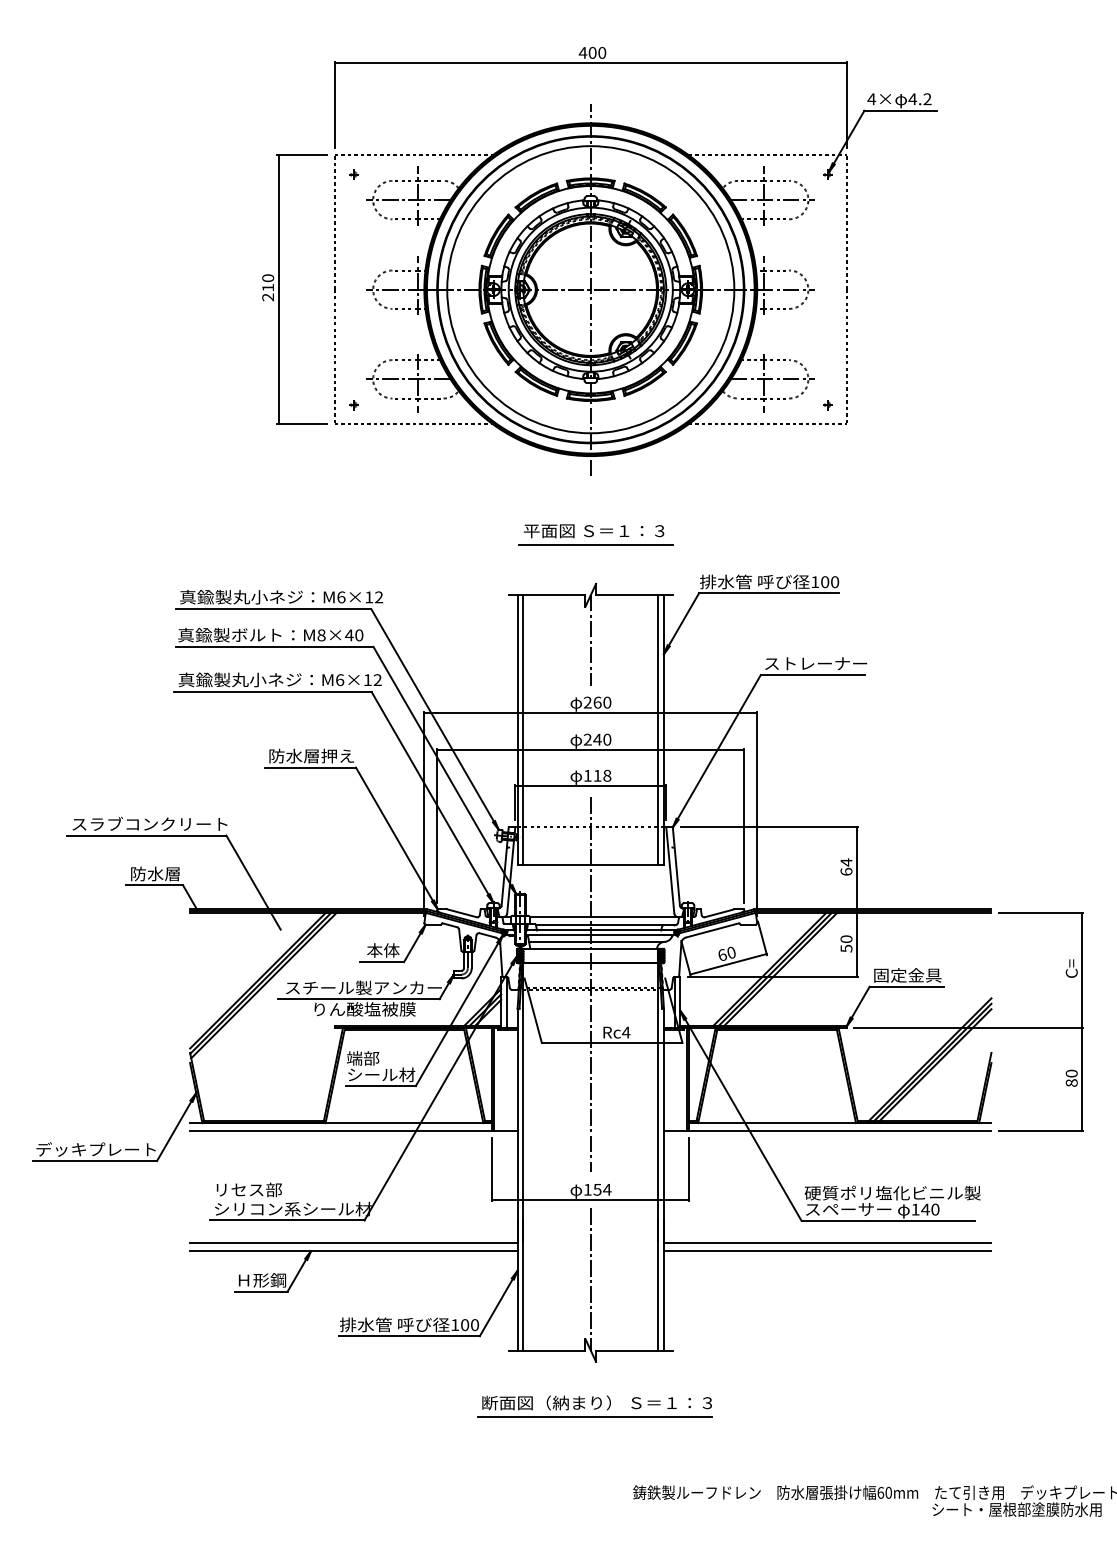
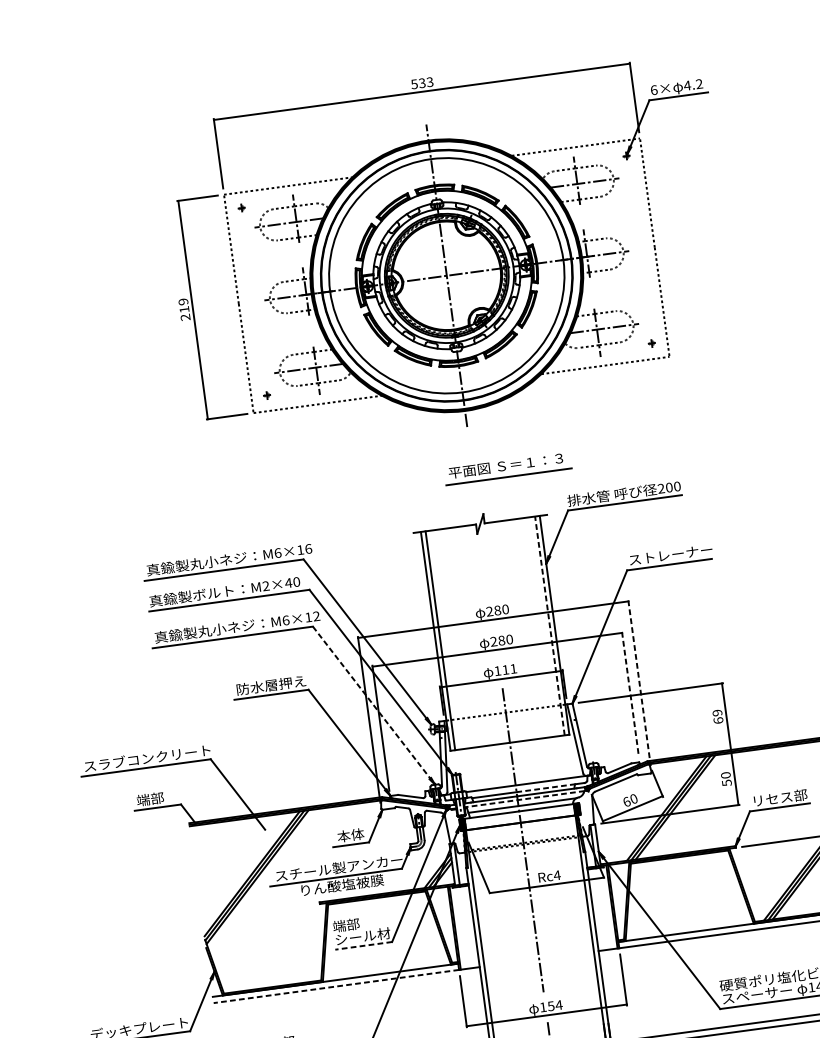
text: (592, 52) -> (422, 82), 400 -> 533
text: (871, 99) -> (653, 90), 4× -> 6×
text: (268, 278) -> (183, 302), 210 -> 219
part: (595, 534) -> (507, 468), moved
text: (815, 581) -> (661, 488), 100 -> 200
text: (379, 597) -> (308, 549), M6×12 -> M6×16
text: (321, 635) -> (266, 586), M8×40 -> M2×40
line: (590, 640) -> (485, 560), removed
text: (597, 702) -> (497, 610), 260 -> 280
line: (658, 729) -> (550, 625), solid -> dashed
text: (597, 739) -> (501, 640), 240 -> 280
text: (607, 775) -> (513, 668), 118 -> 111
line: (432, 797) -> (373, 705), solid -> dashed
line: (757, 813) -> (639, 682), solid -> dashed
line: (744, 826) -> (630, 694), solid -> dashed
text: (846, 862) -> (717, 713), 64 -> 69
text: (154, 873) -> (156, 797), 防水層 -> 端部
line: (626, 925) -> (545, 788), solid -> dashed
line: (599, 935) -> (524, 799), solid -> dashed
text: (907, 975) -> (779, 798), 固定金具 -> リセス部
line: (380, 1086) -> (363, 946), solid -> dashed
line: (340, 1130) -> (335, 986), solid -> dashed

